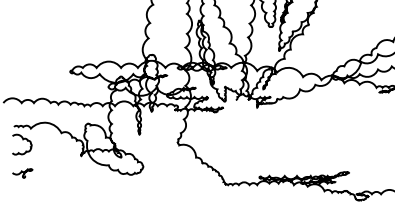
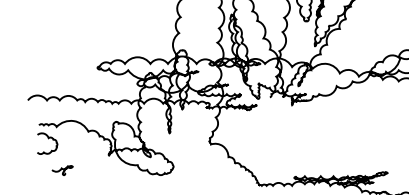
curve: (22, 172) -> (62, 169), moved

